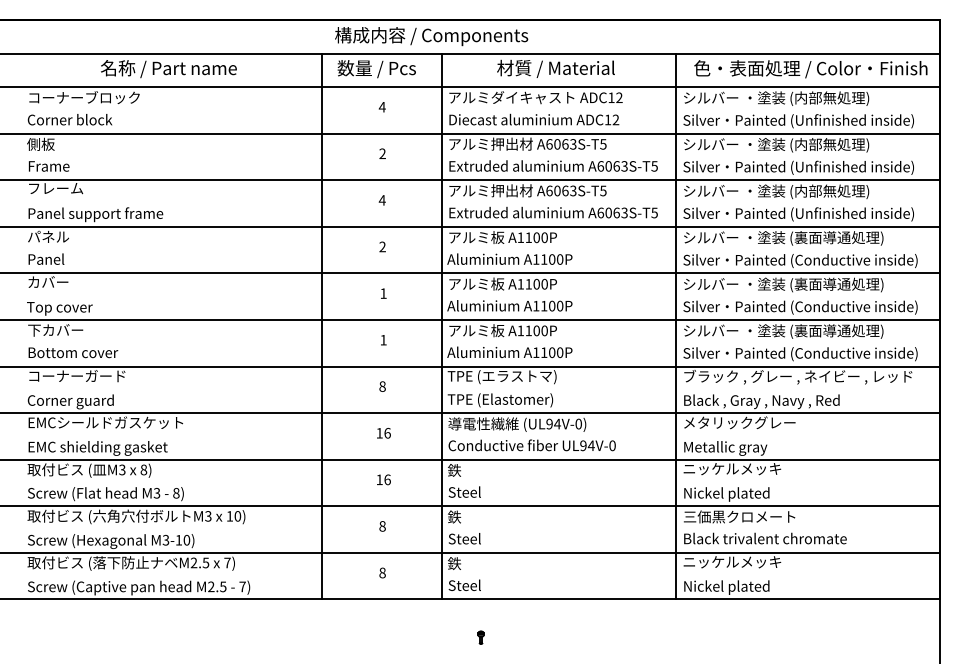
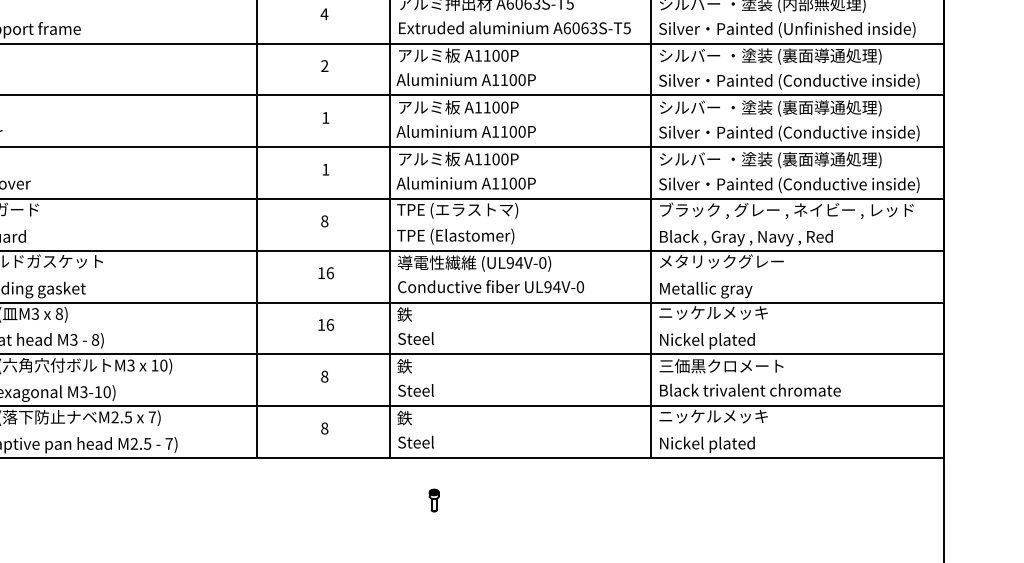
part: (480, 637) -> (433, 500), size x1.6

